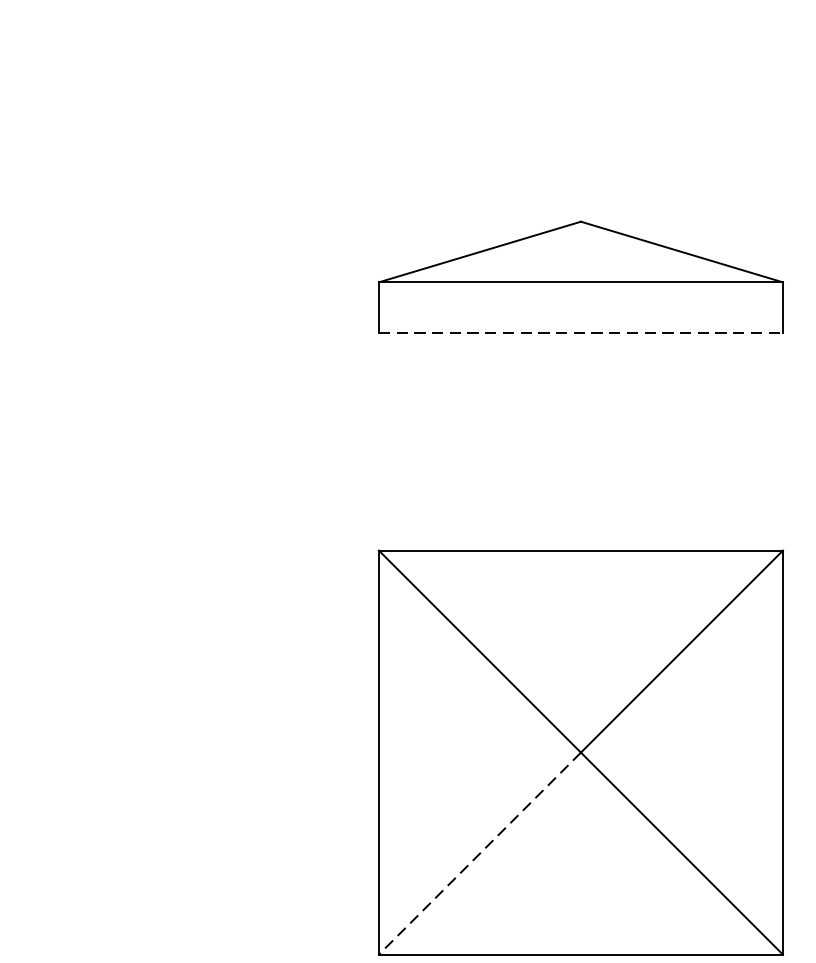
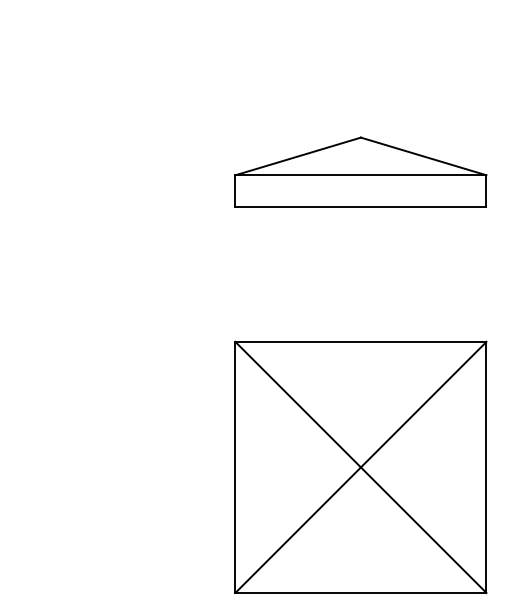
line: (581, 332) -> (361, 206), dashed -> solid
line: (480, 854) -> (298, 530), dashed -> solid

